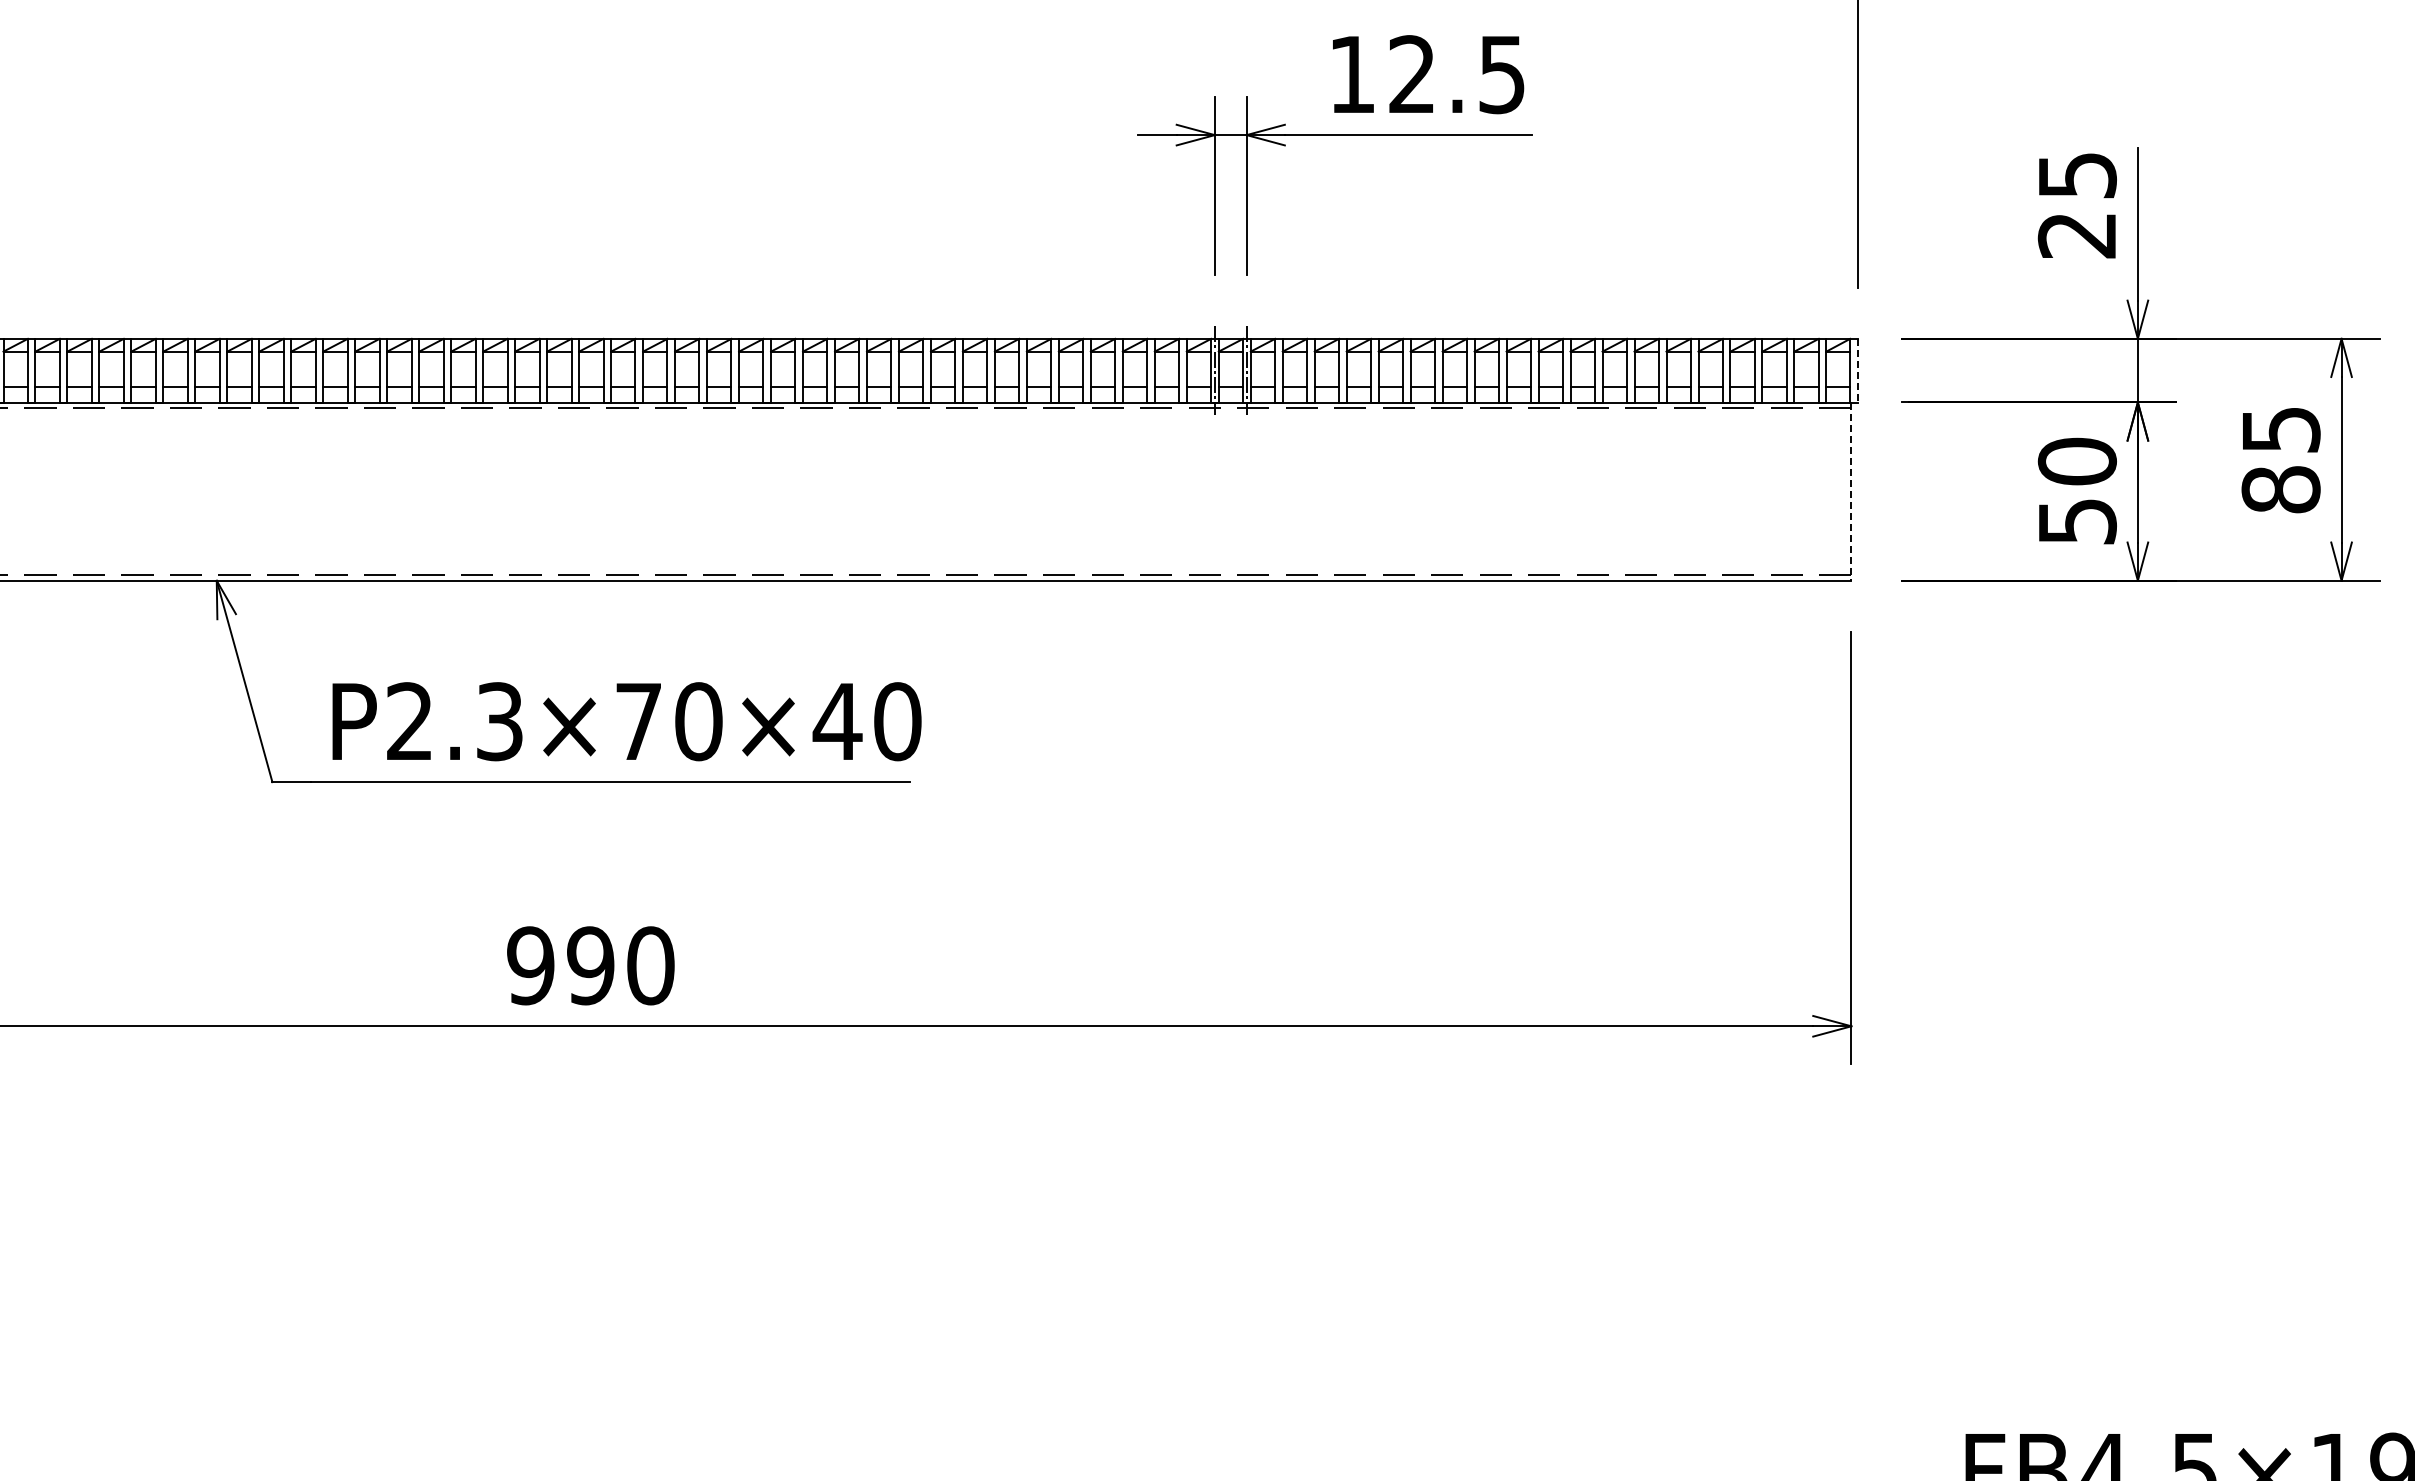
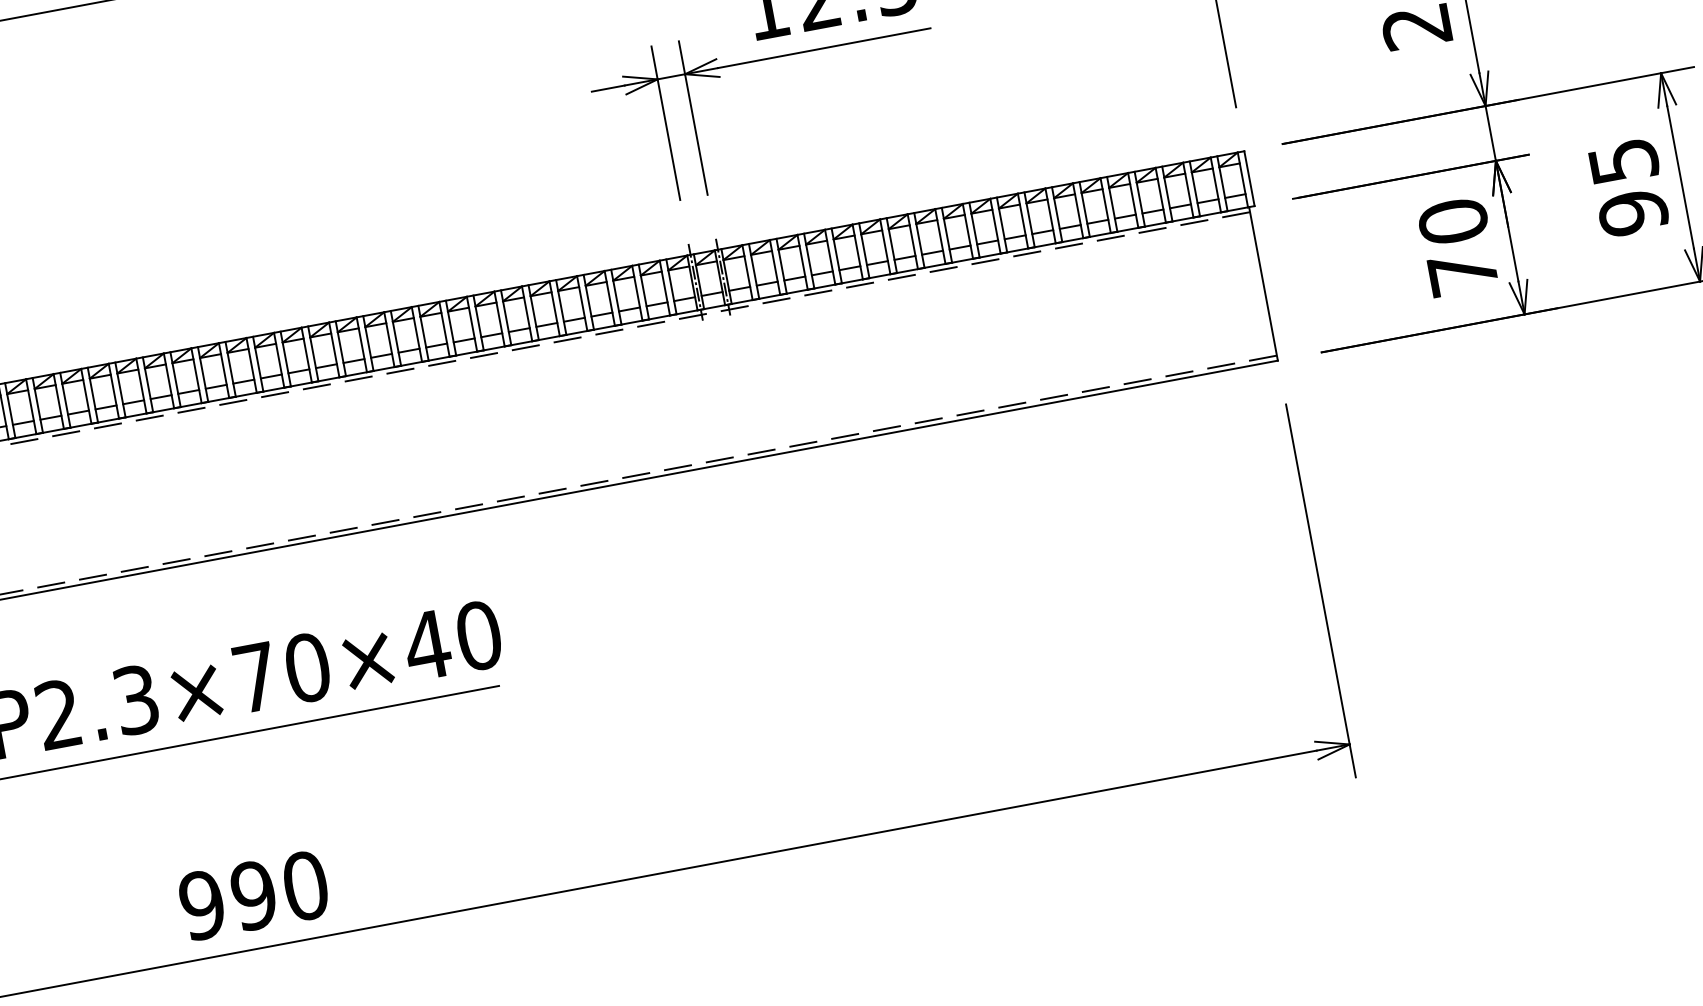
line: (1857, 370) -> (1249, 178), dashed -> solid
text: (2280, 489) -> (1632, 212), 85 -> 95
line: (1851, 492) -> (1263, 284), dashed -> solid
text: (2077, 521) -> (1463, 273), 50 -> 70

